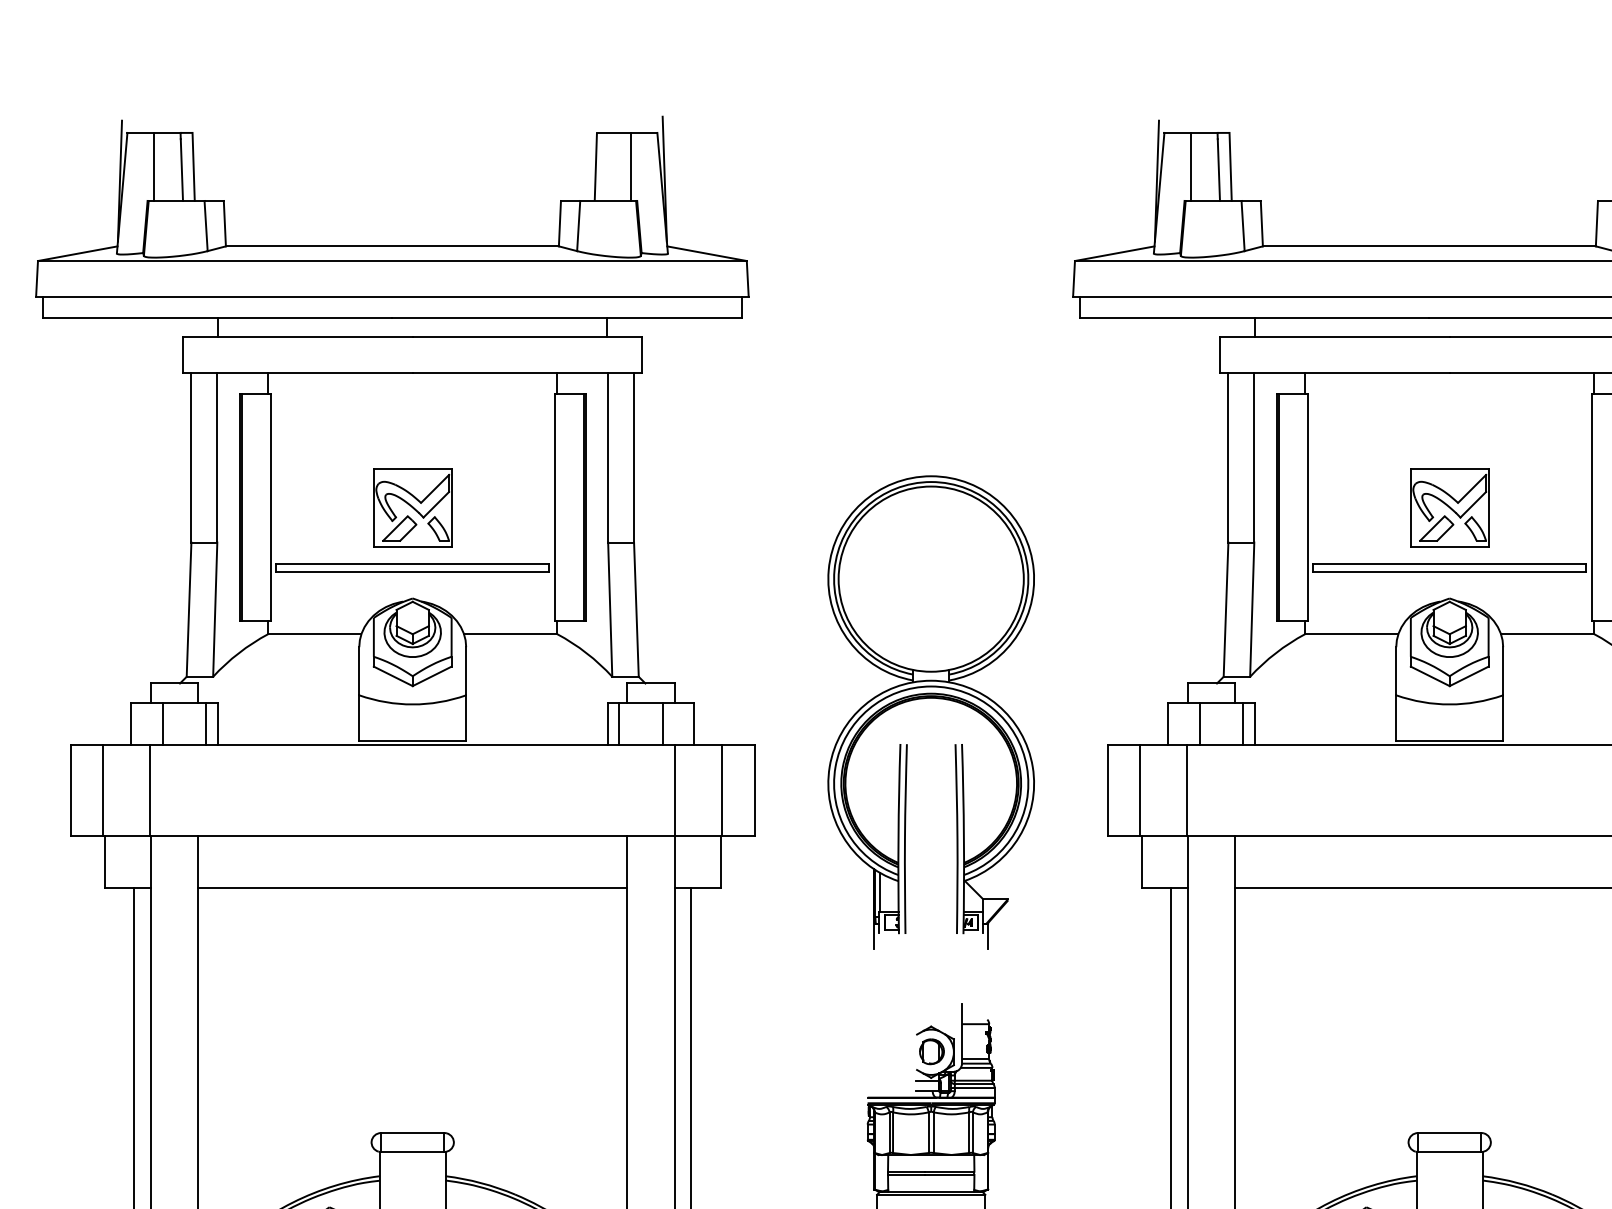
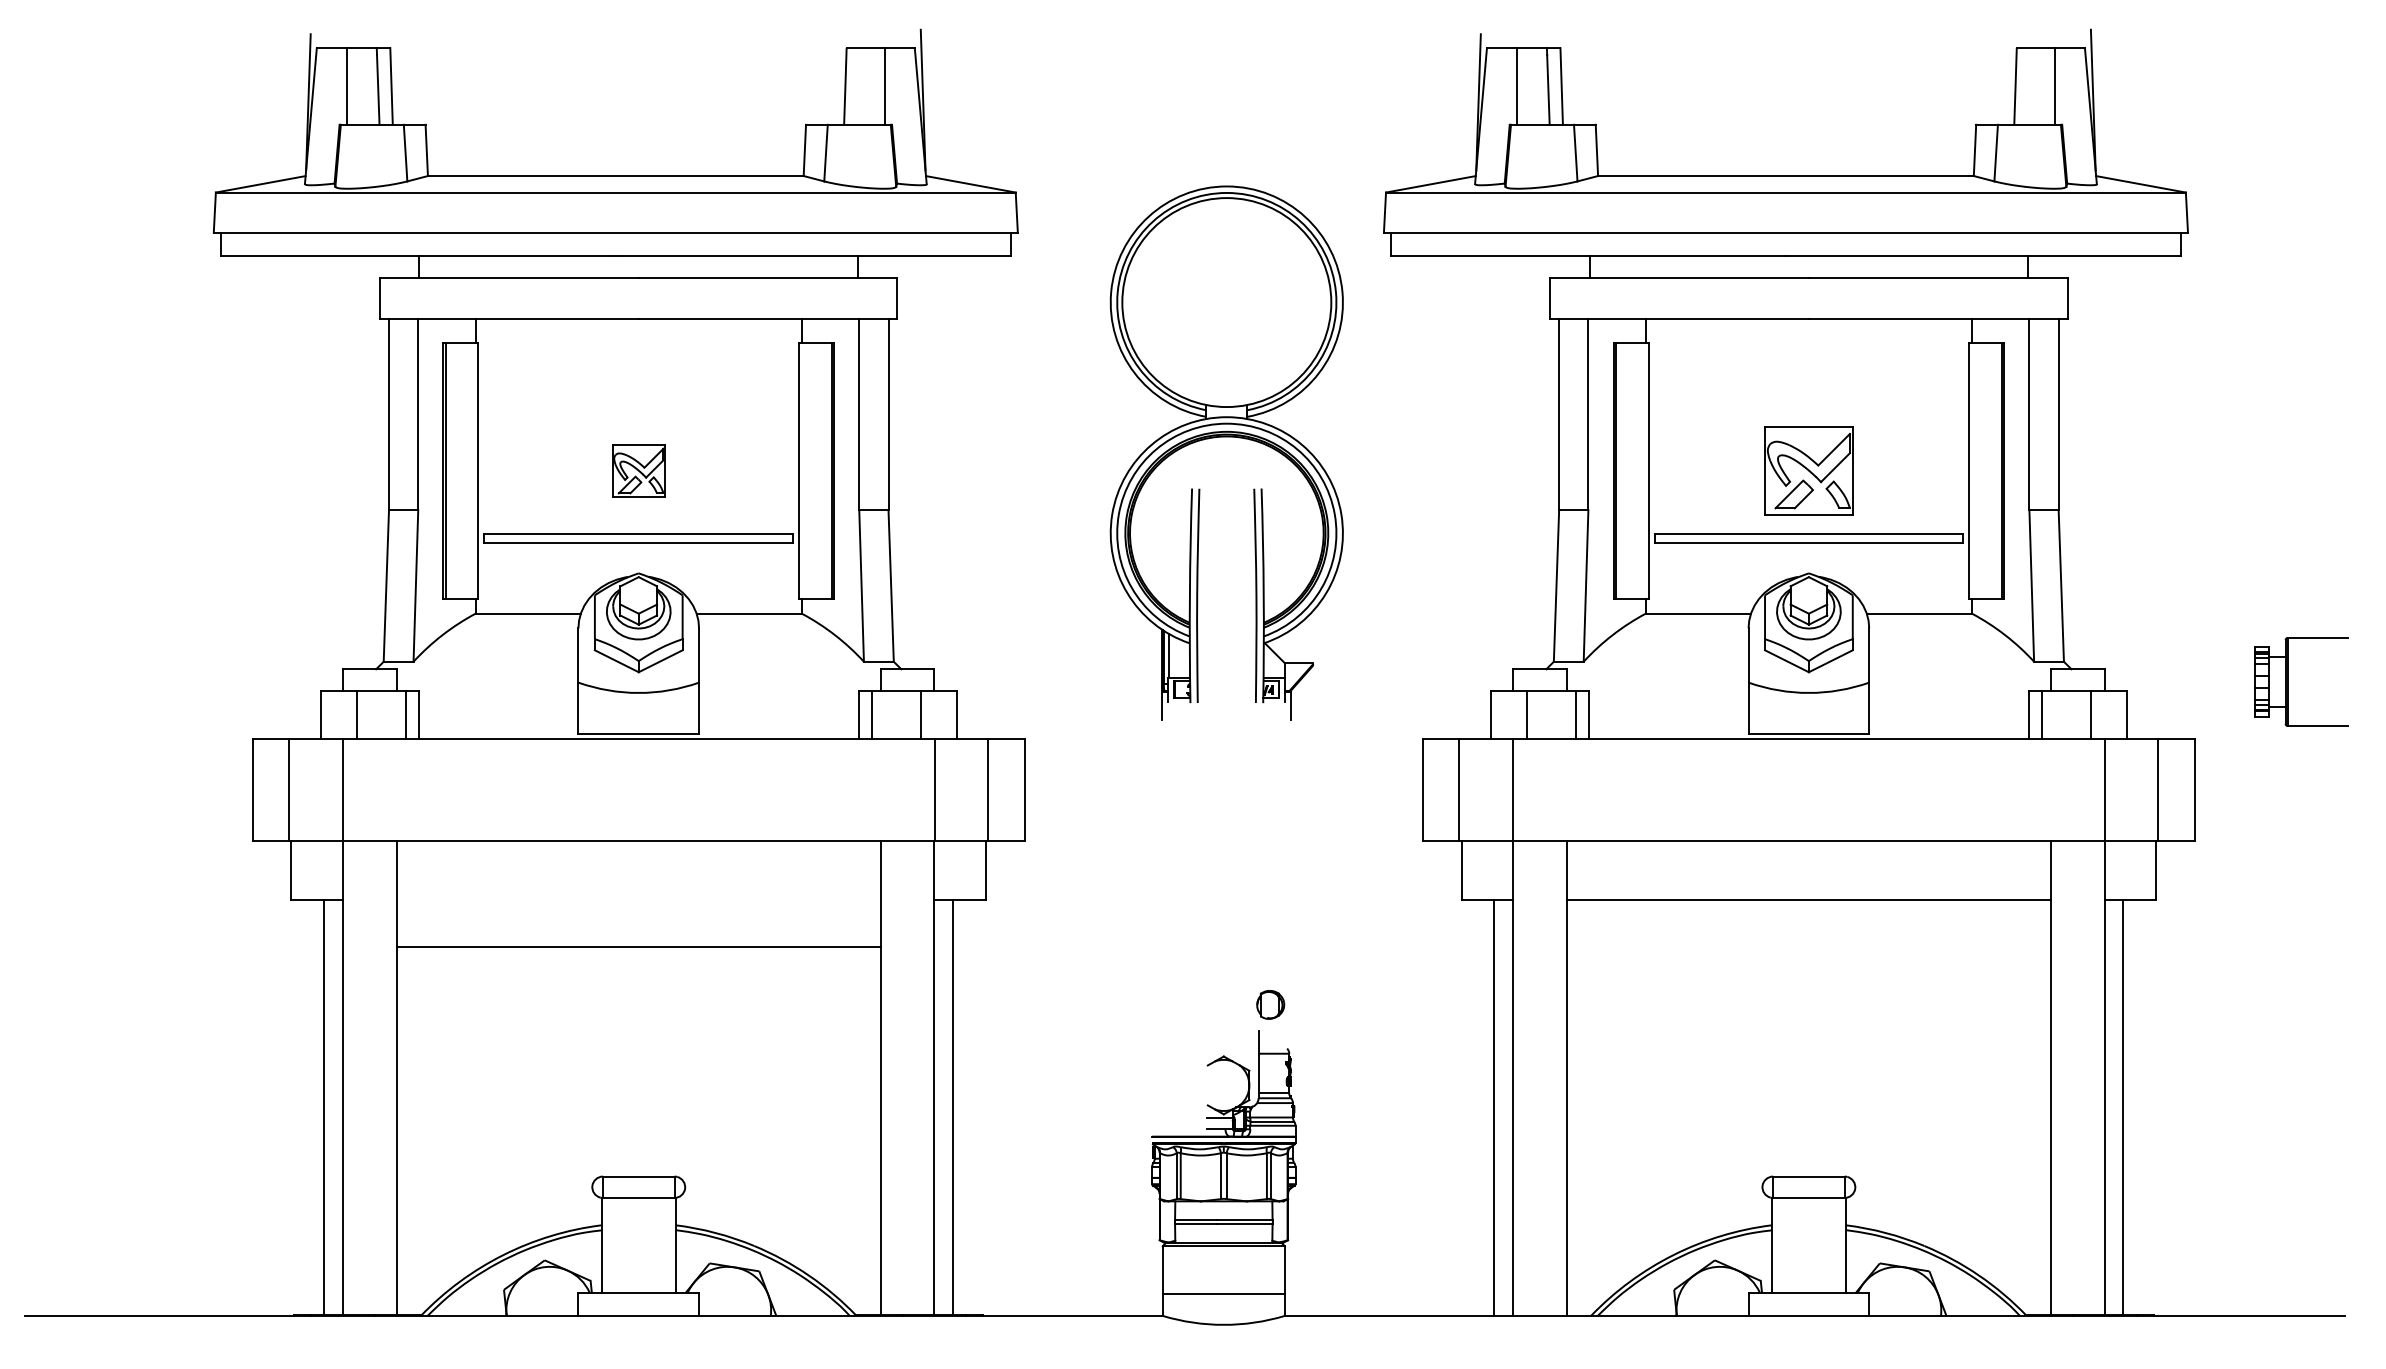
part: (412, 507) -> (638, 470), size x0.6
part: (930, 698) -> (1226, 437), moved
line: (412, 887) -> (638, 946), moved
part: (931, 1051) -> (1270, 1004), moved

